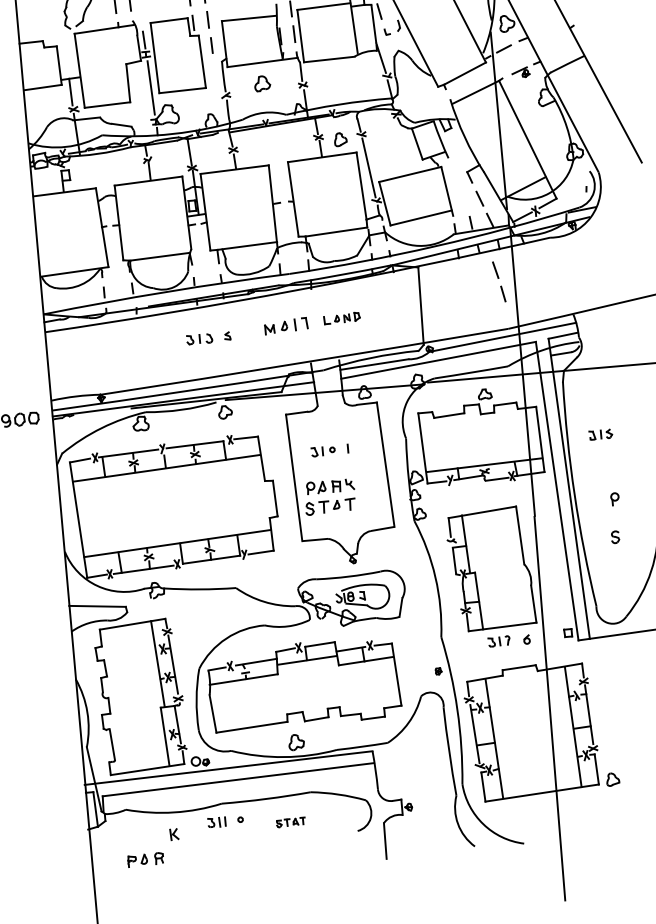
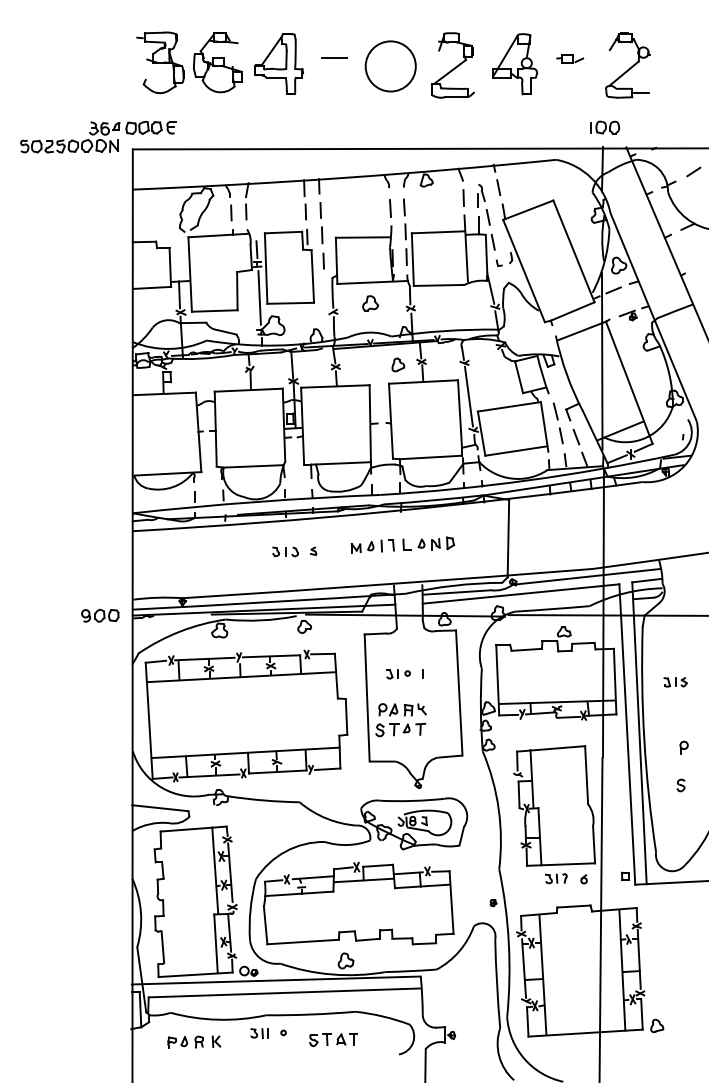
part: (340, 139) -> (398, 364), moved
part: (498, 282) -> (557, 423), moved
part: (341, 318) -> (428, 543), size x1.43
part: (291, 822) -> (333, 1040), size x1.67
part: (145, 859) -> (185, 1041), moved

